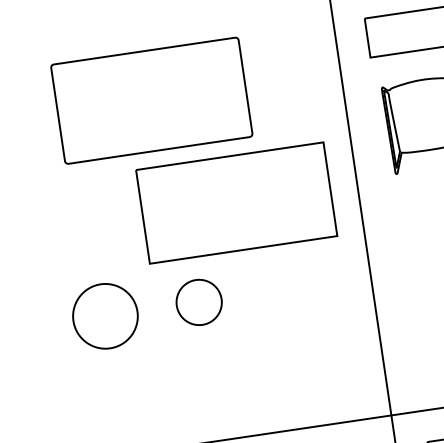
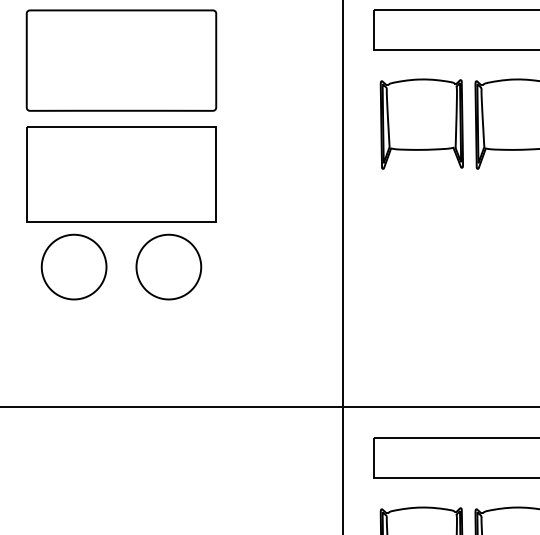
part: (151, 100) -> (121, 60), moved
part: (236, 203) -> (121, 174), moved
part: (198, 301) -> (168, 266), size x1.43

